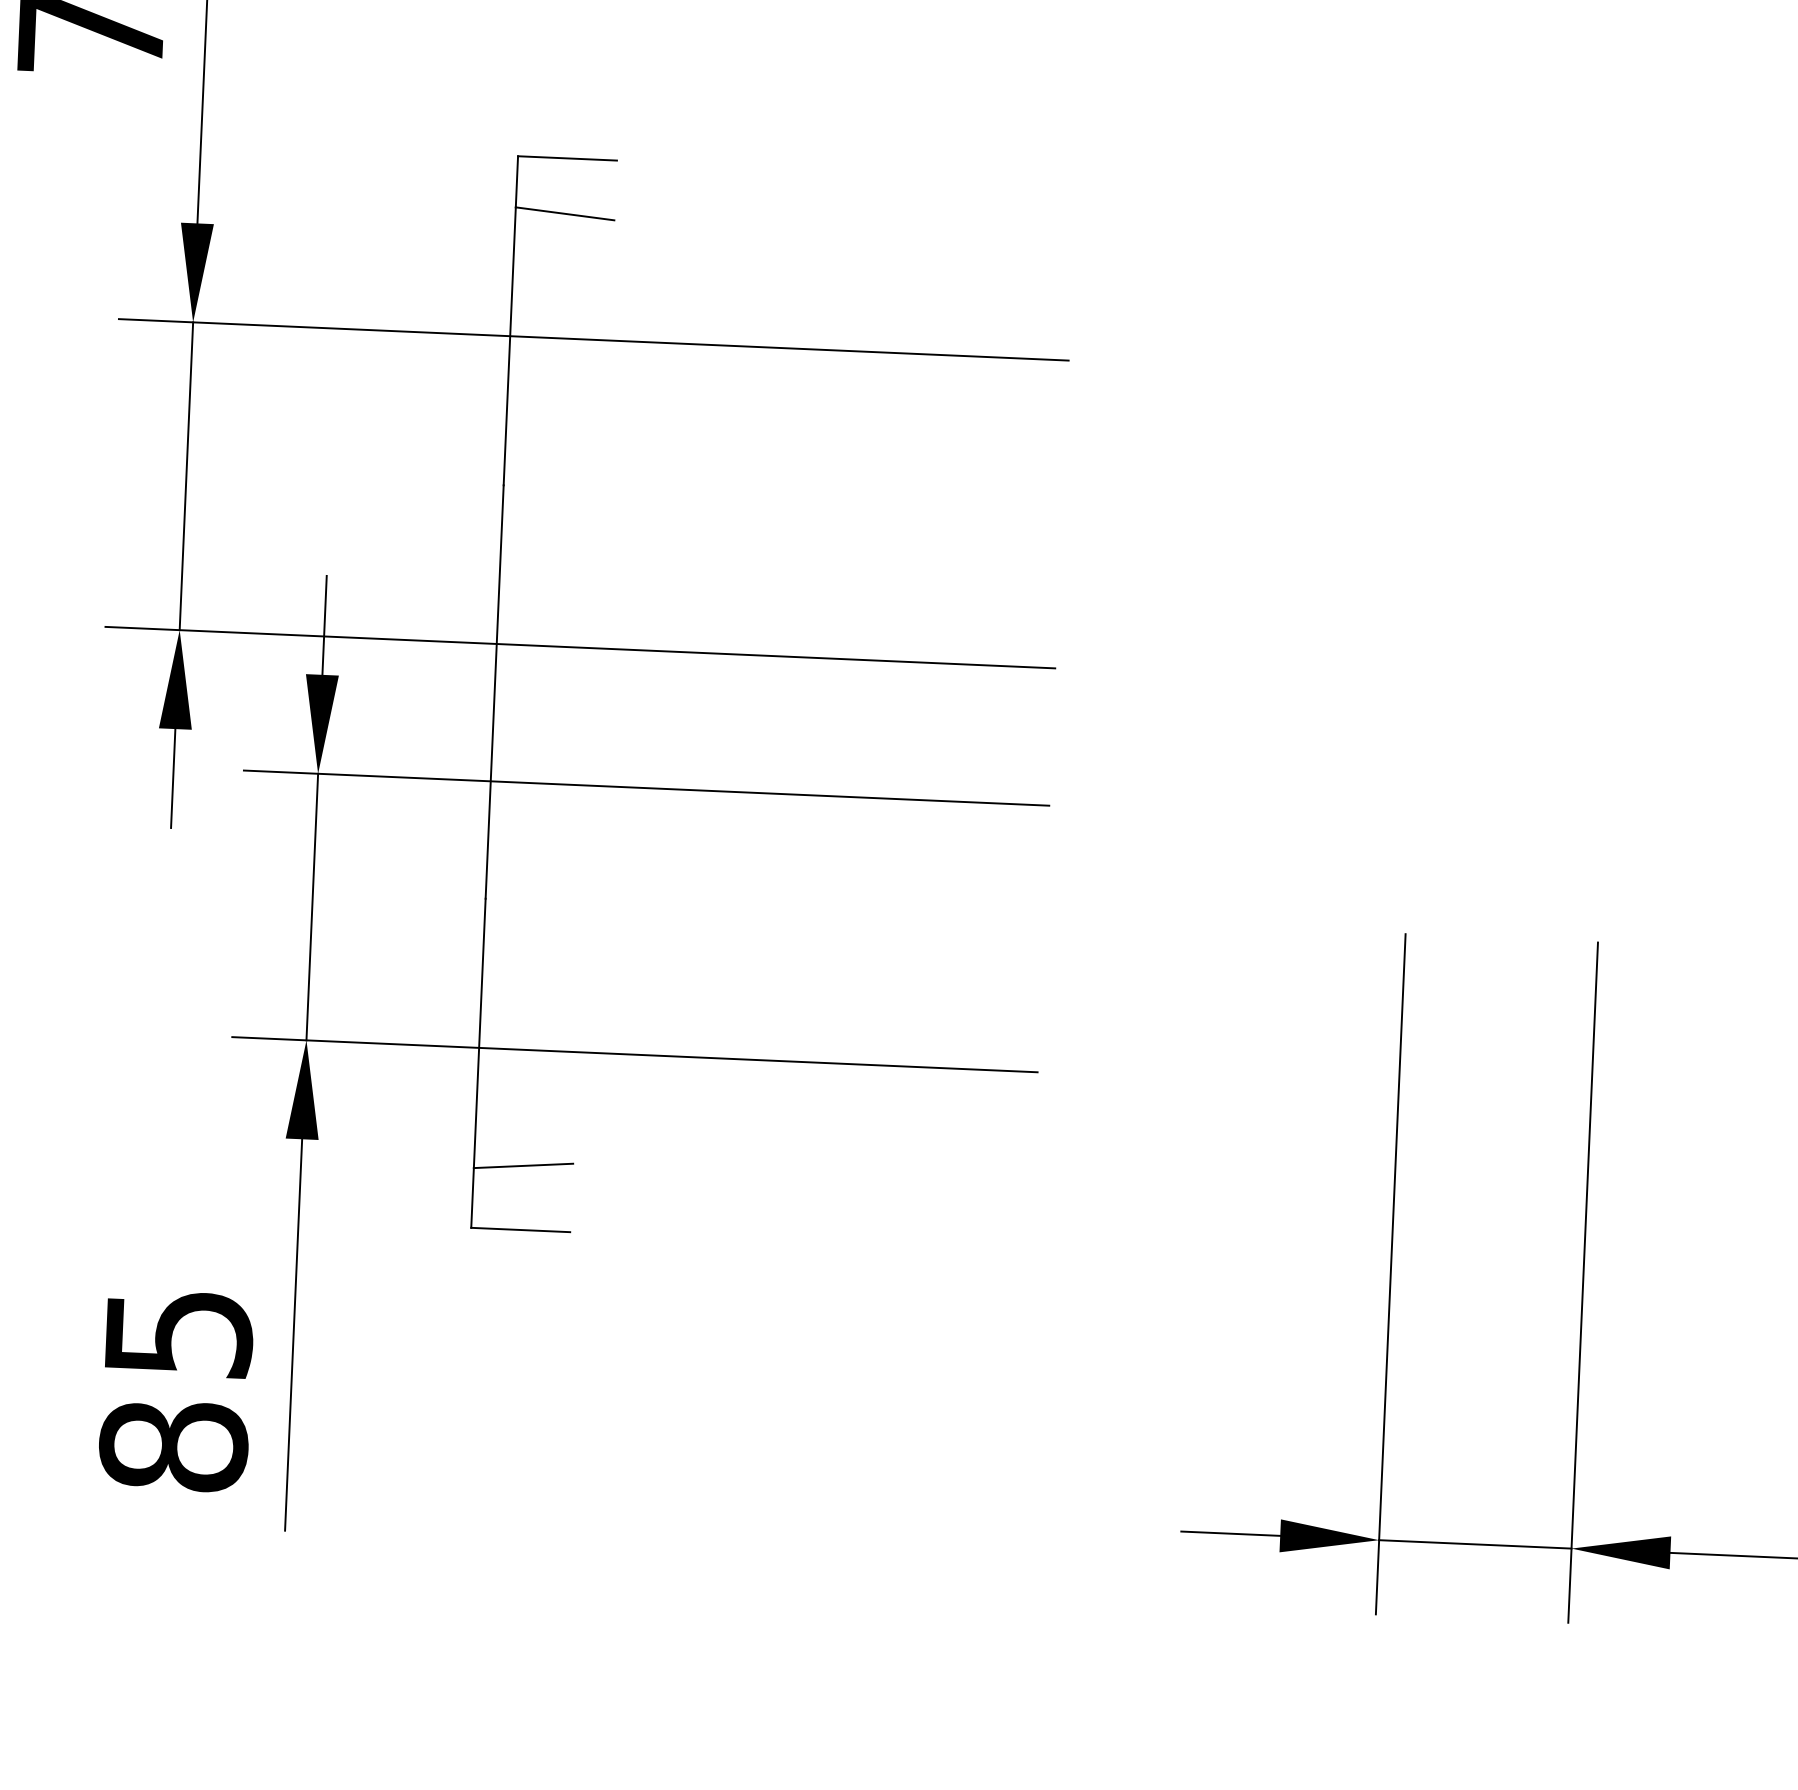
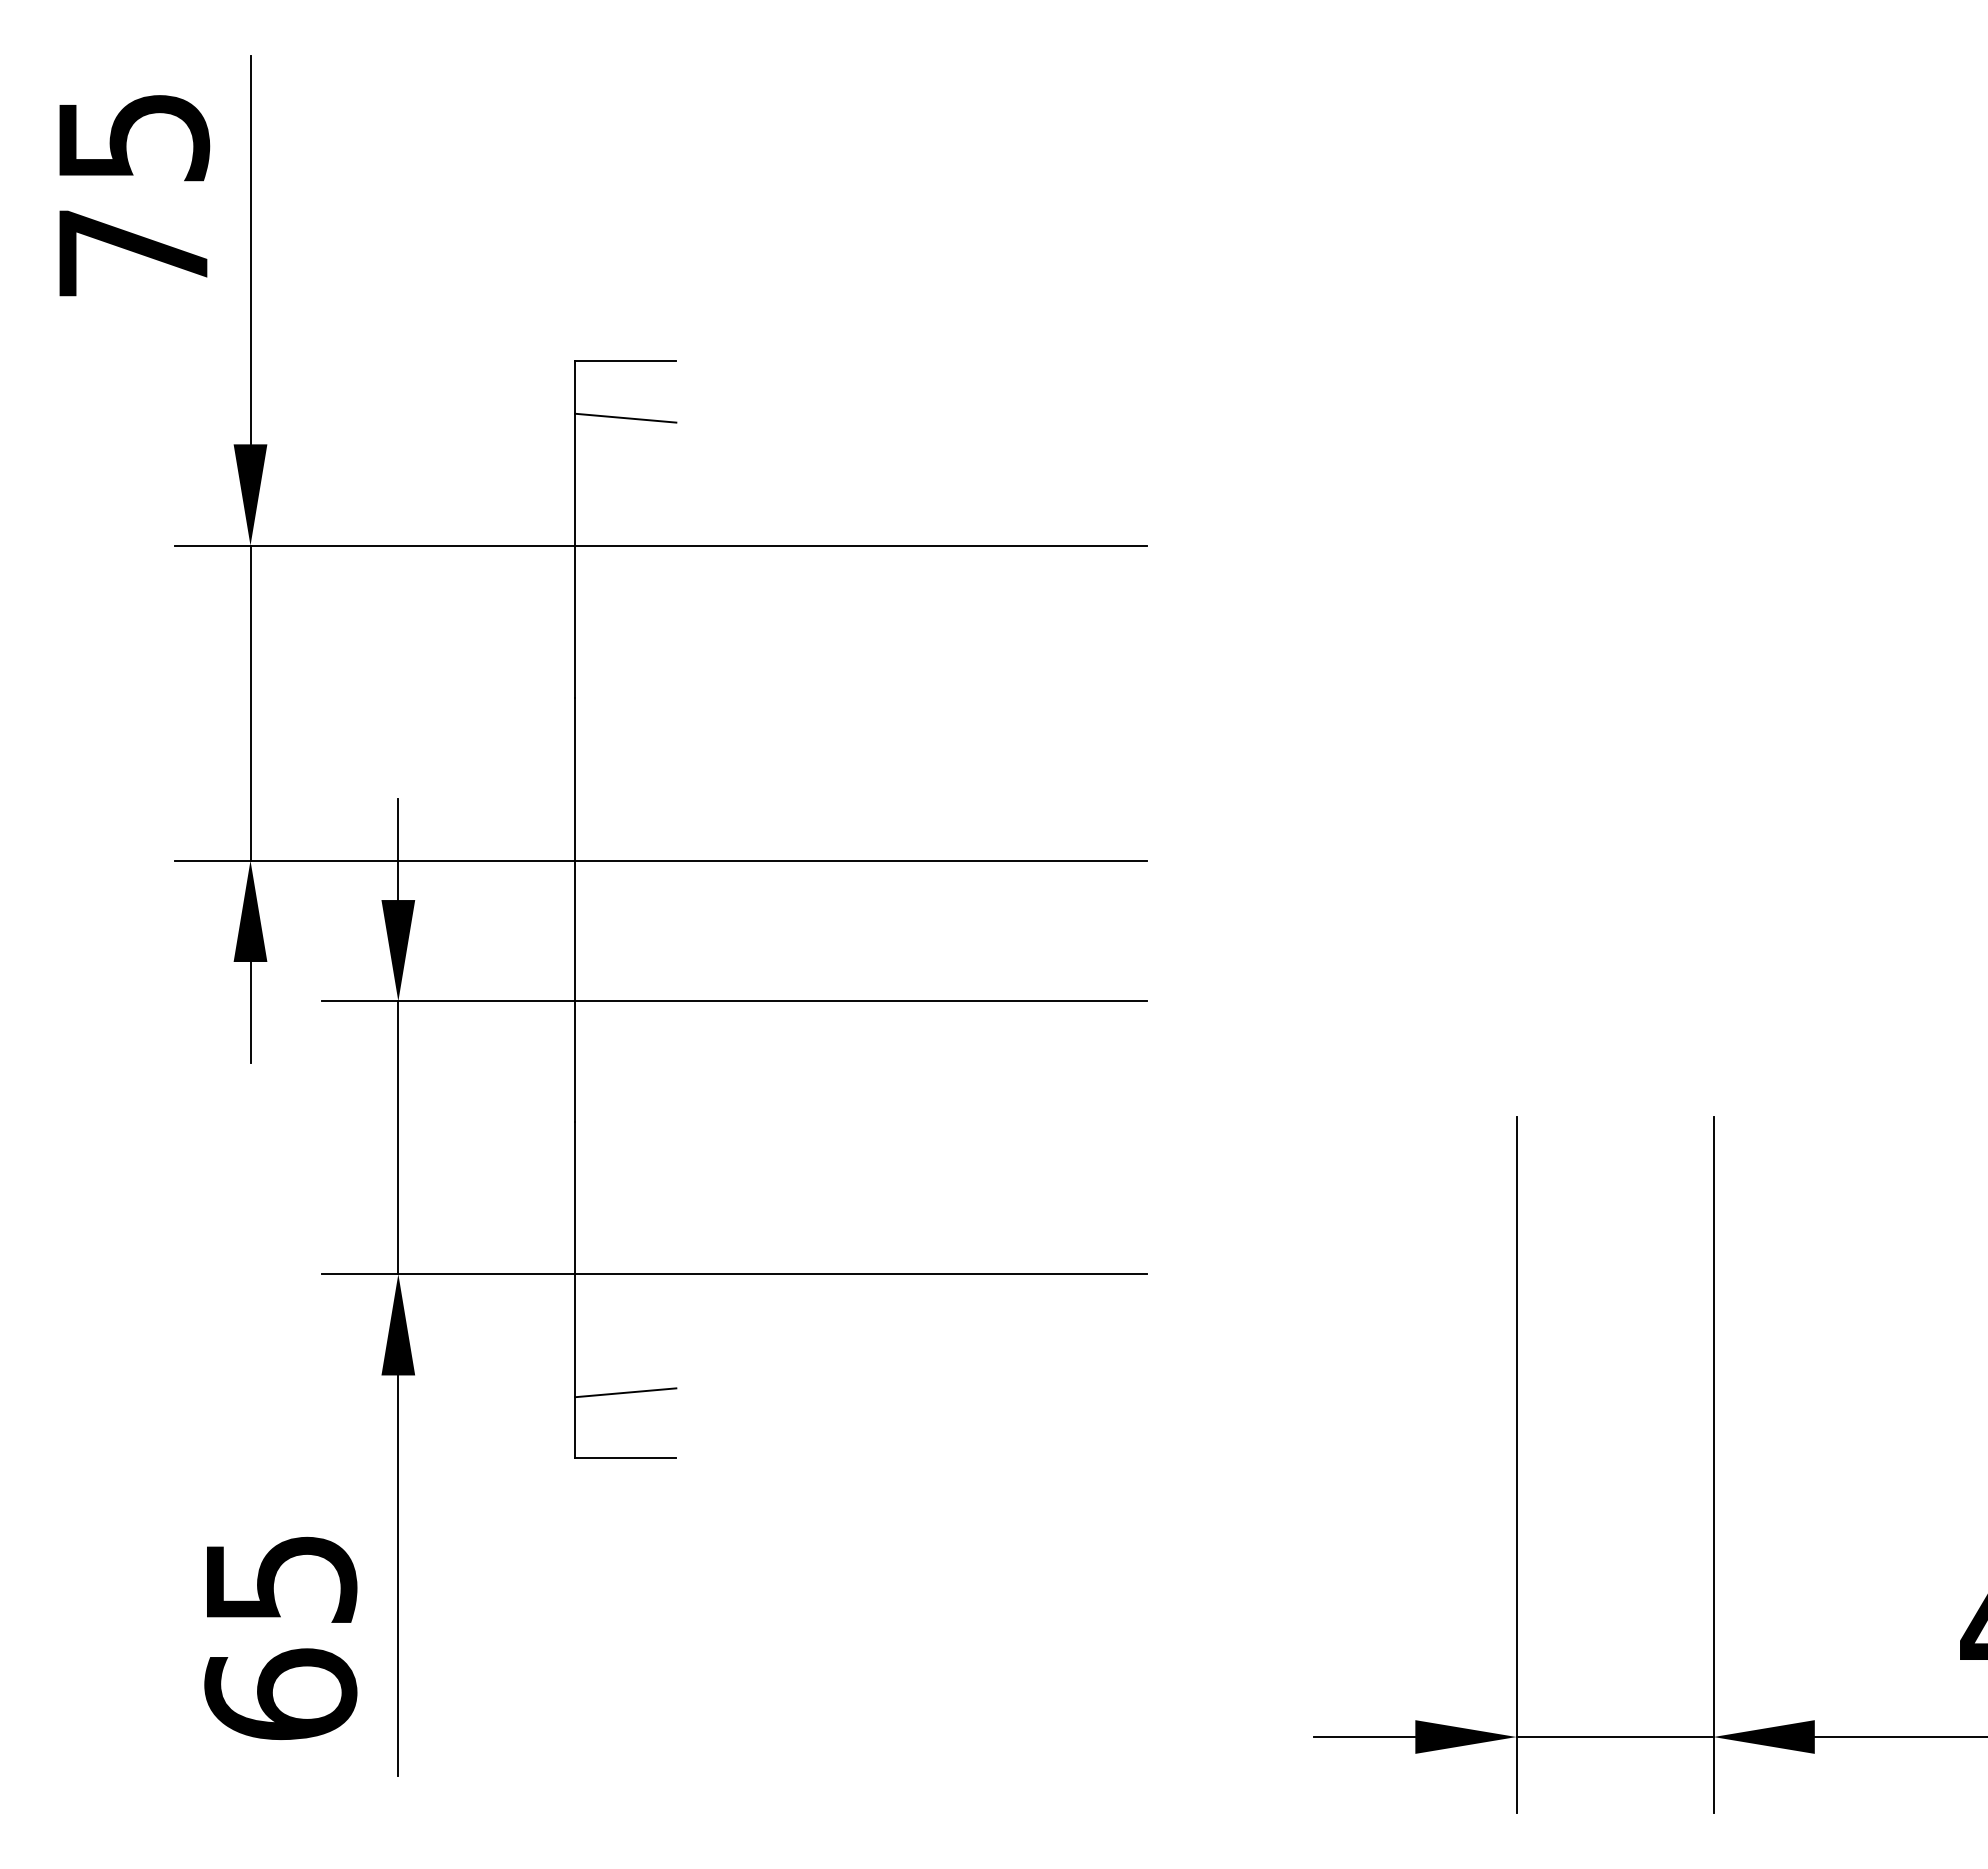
text: (173, 1445) -> (280, 1694), 85 -> 65

